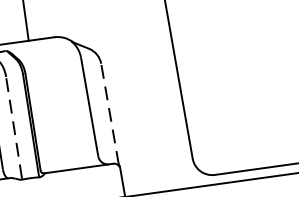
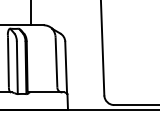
line: (110, 114) -> (66, 67), dashed -> solid
line: (14, 127) -> (17, 67), dashed -> solid

